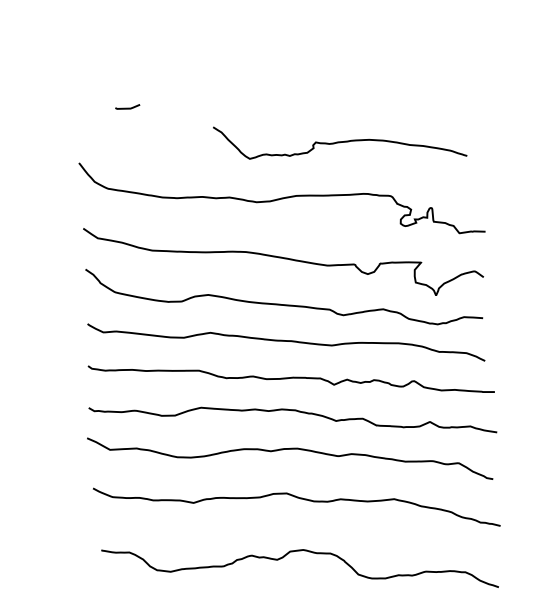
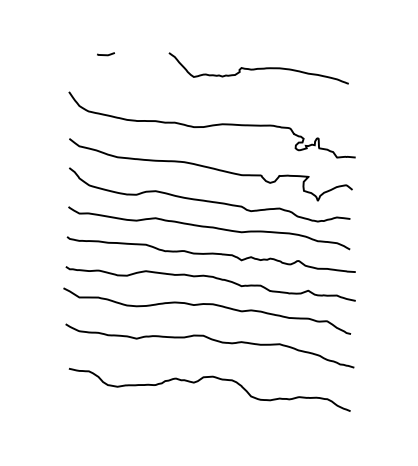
curve: (339, 141) -> (258, 68), moved

